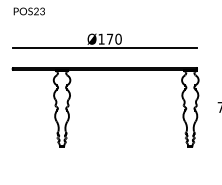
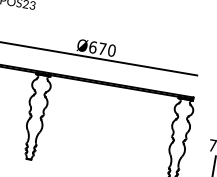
text: (101, 38) -> (93, 46), Ø170 -> Ø670

